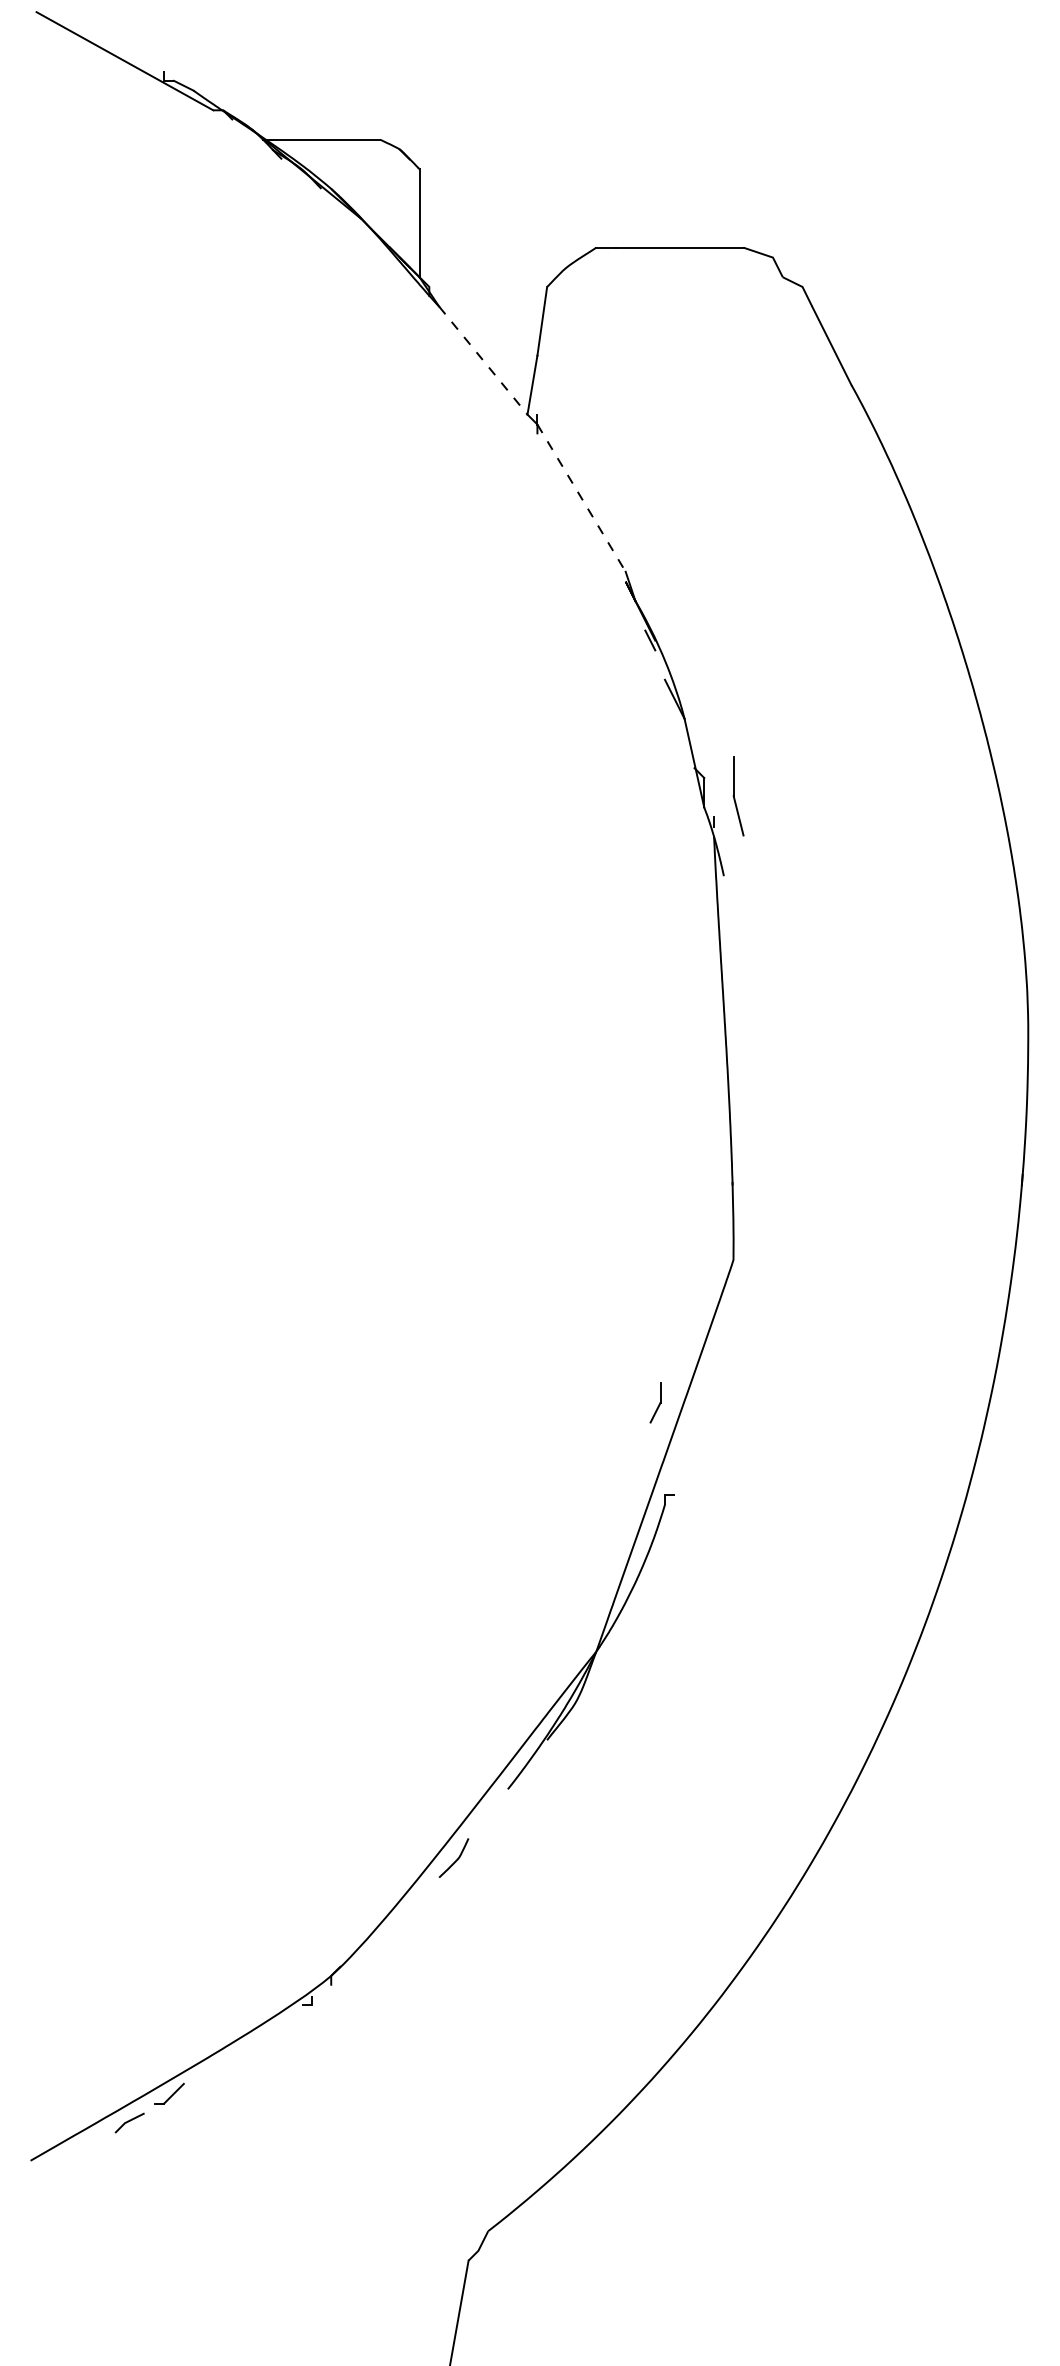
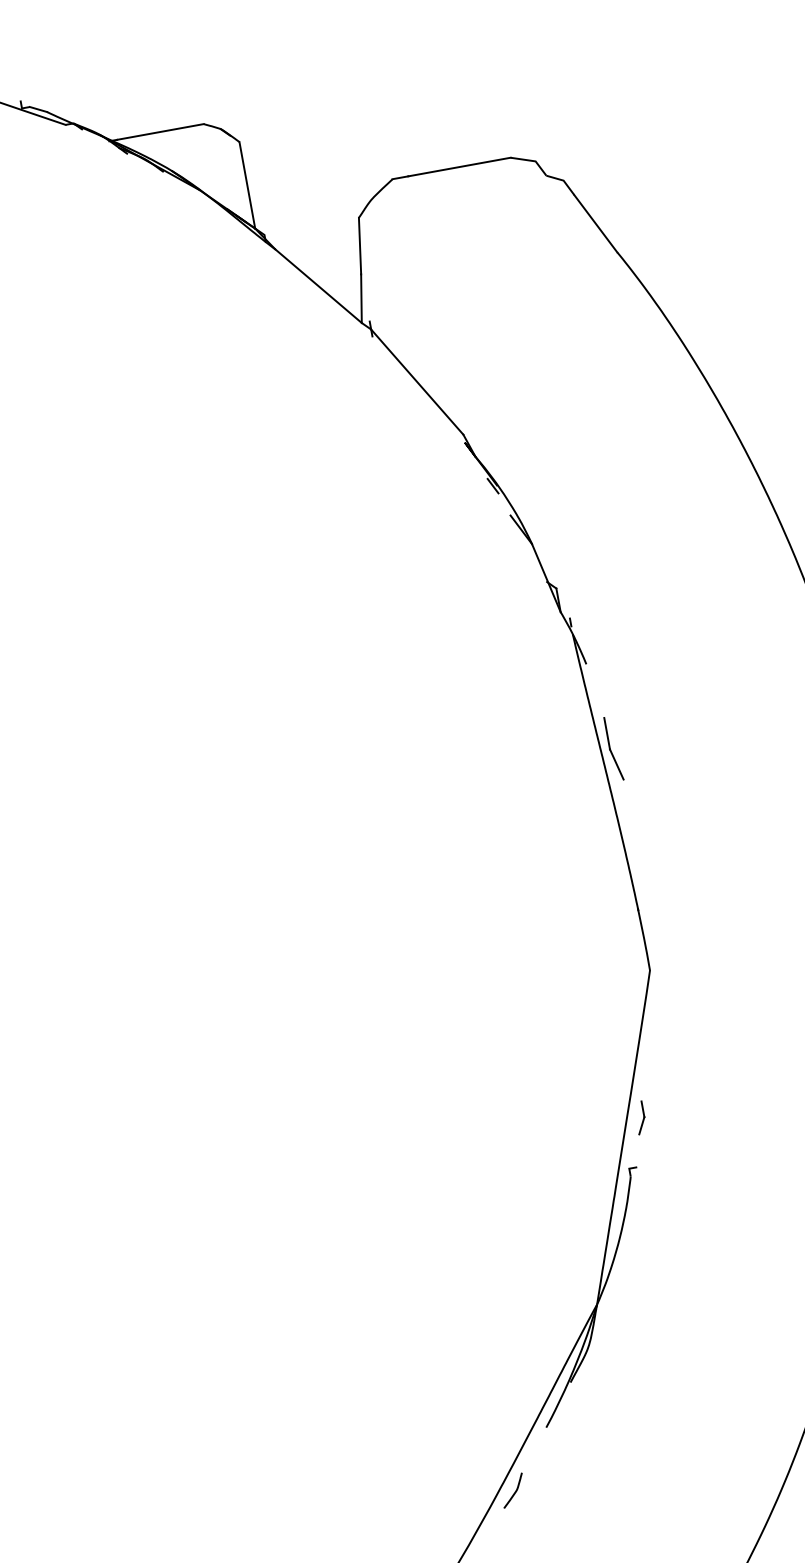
line: (483, 360) -> (318, 286), dashed -> solid
line: (581, 498) -> (417, 382), dashed -> solid
part: (738, 796) -> (613, 749), moved
part: (655, 1402) -> (640, 1117), moved

